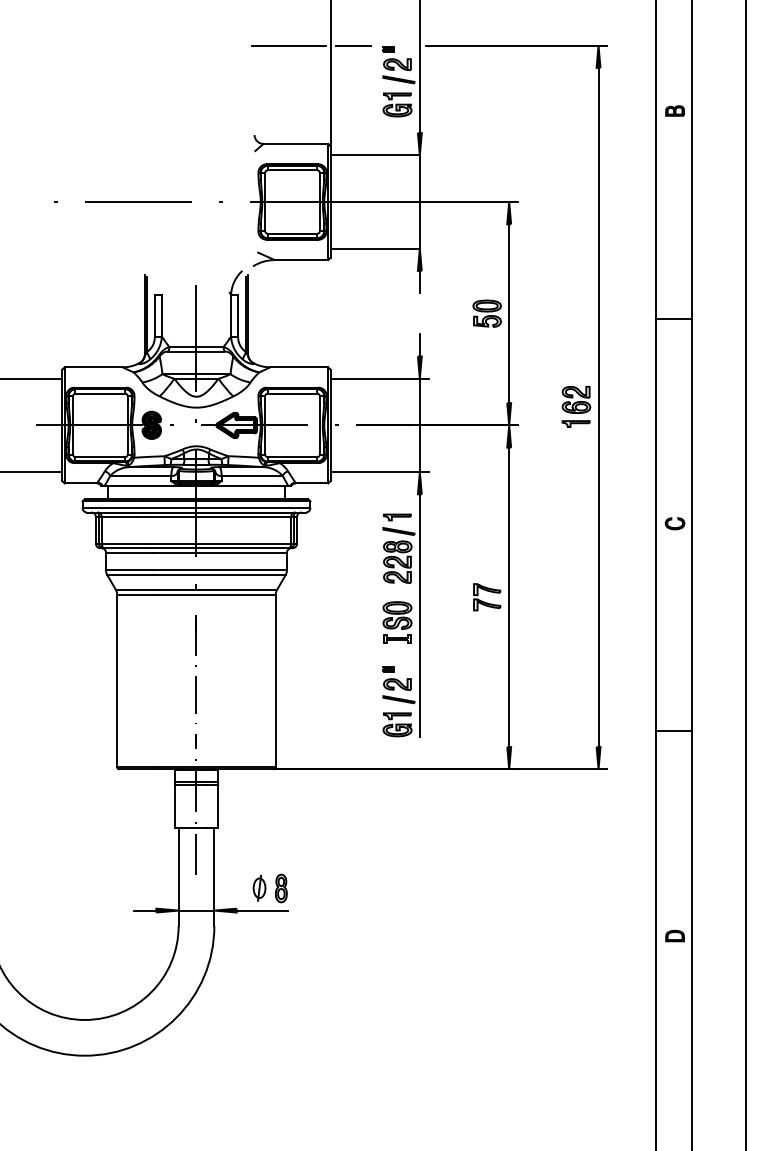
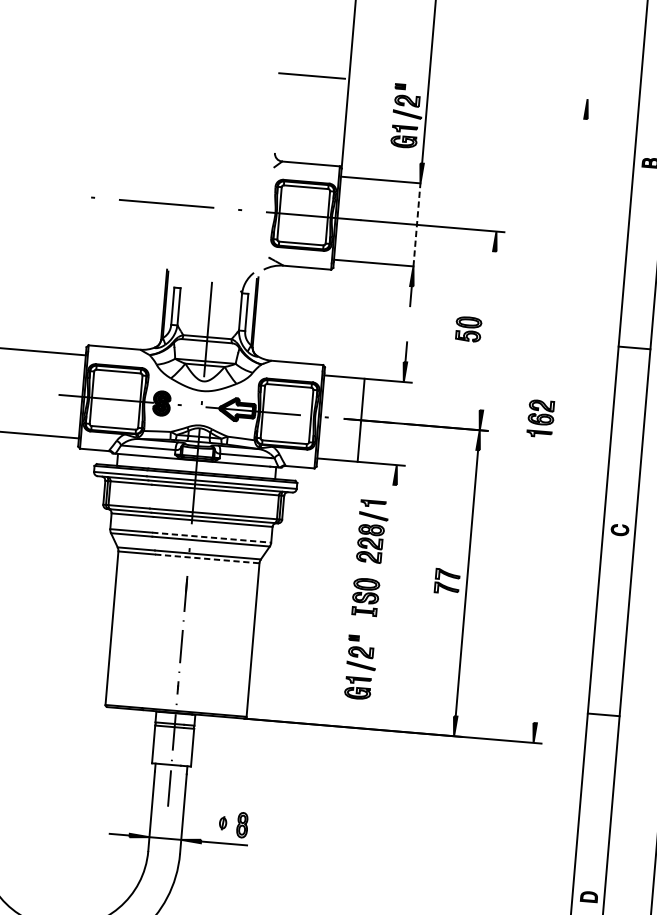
line: (353, 45) -> (369, 80), removed
line: (516, 45) -> (514, 92), removed
line: (419, 202) -> (416, 225), solid -> dashed
line: (509, 313) -> (488, 330), removed
line: (598, 407) -> (560, 421), removed
line: (419, 425) -> (360, 420), moved
line: (220, 570) -> (212, 537), solid -> dashed
line: (217, 594) -> (207, 558), solid -> dashed
line: (419, 615) -> (385, 592), removed
part: (259, 887) -> (223, 822), size x0.6

